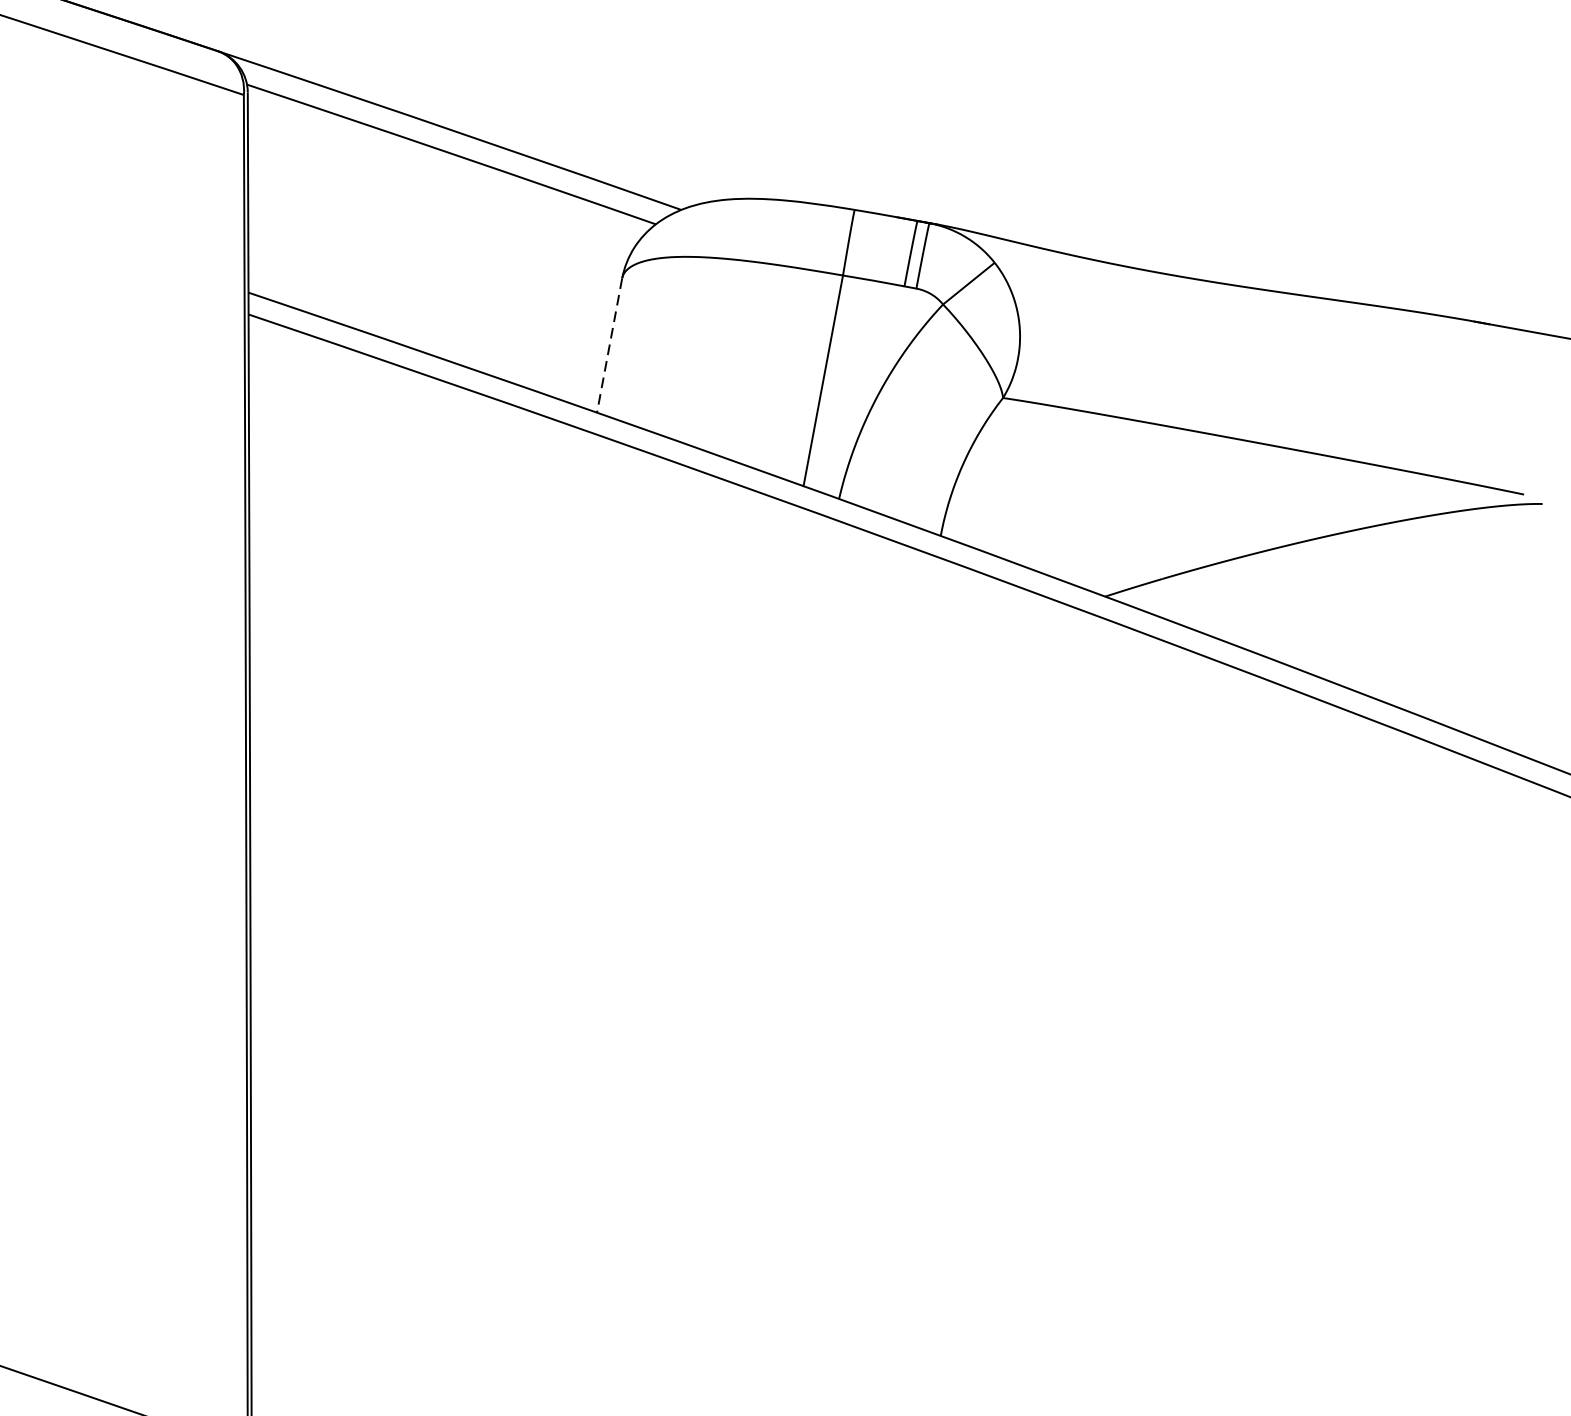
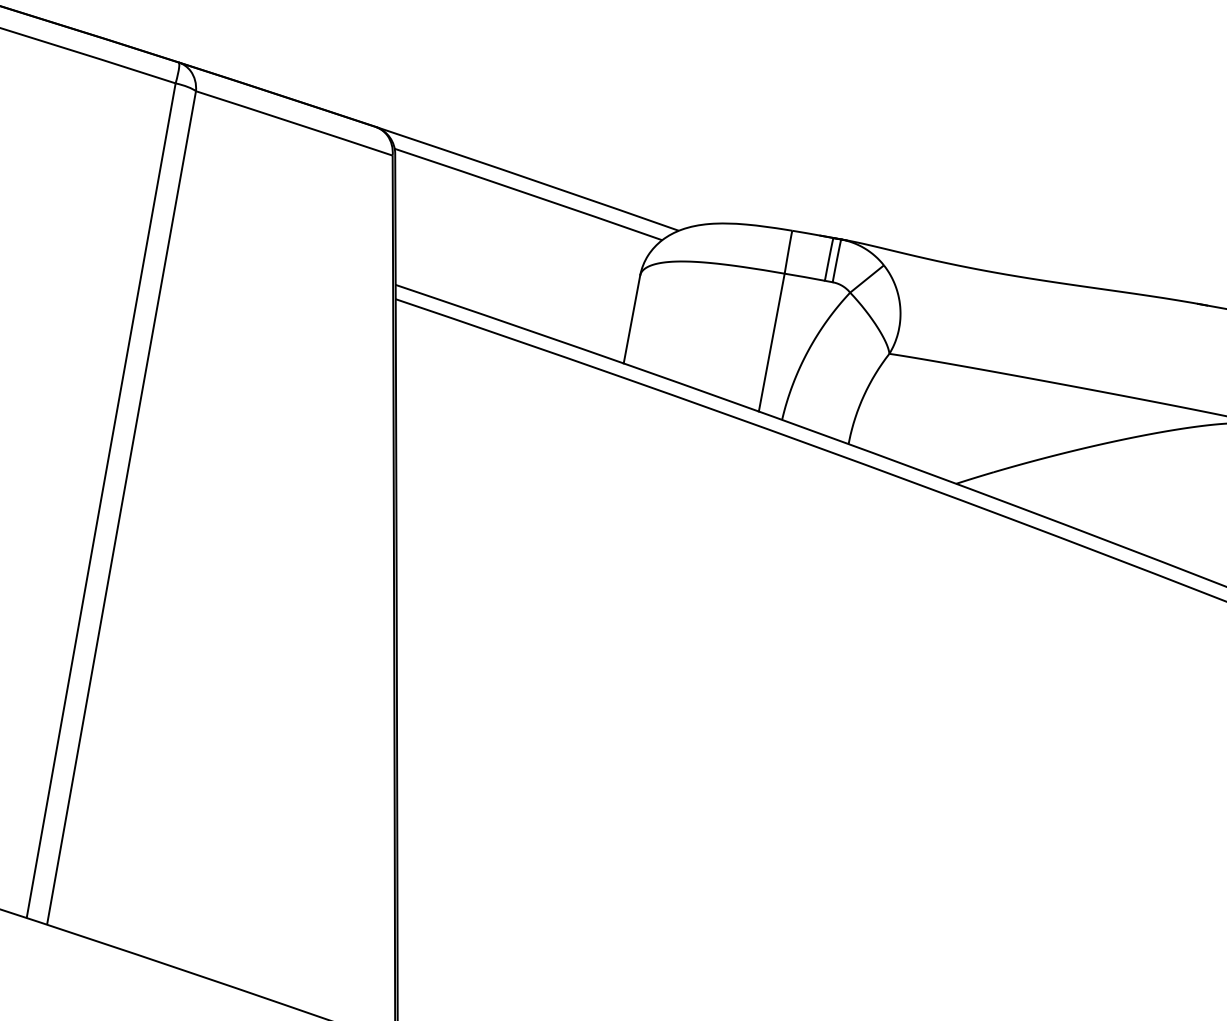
line: (608, 345) -> (631, 319), dashed -> solid

